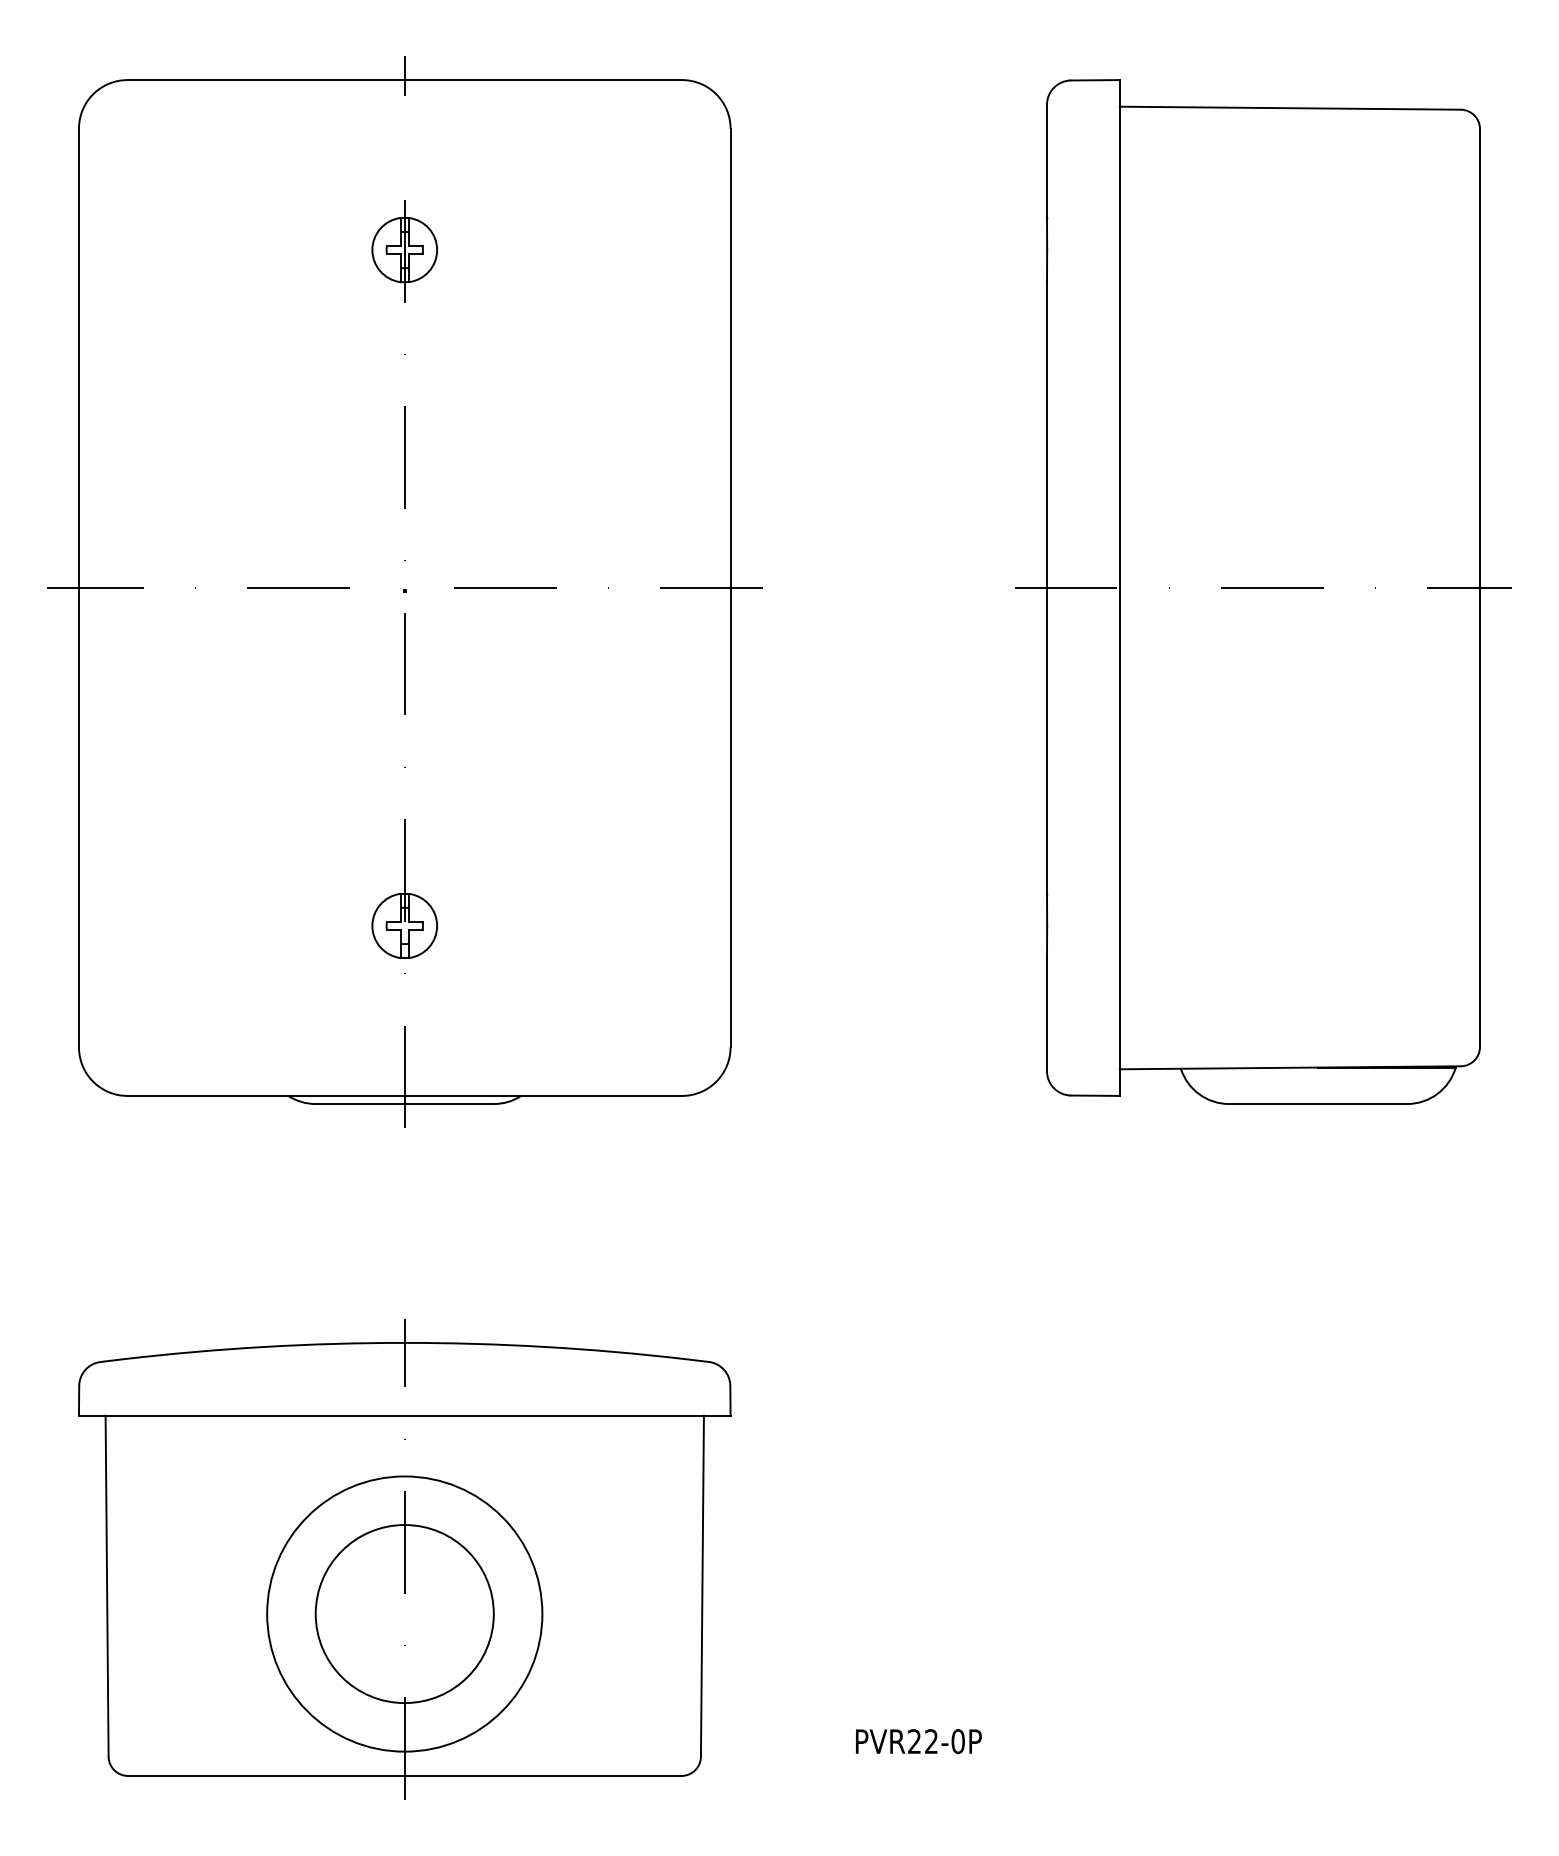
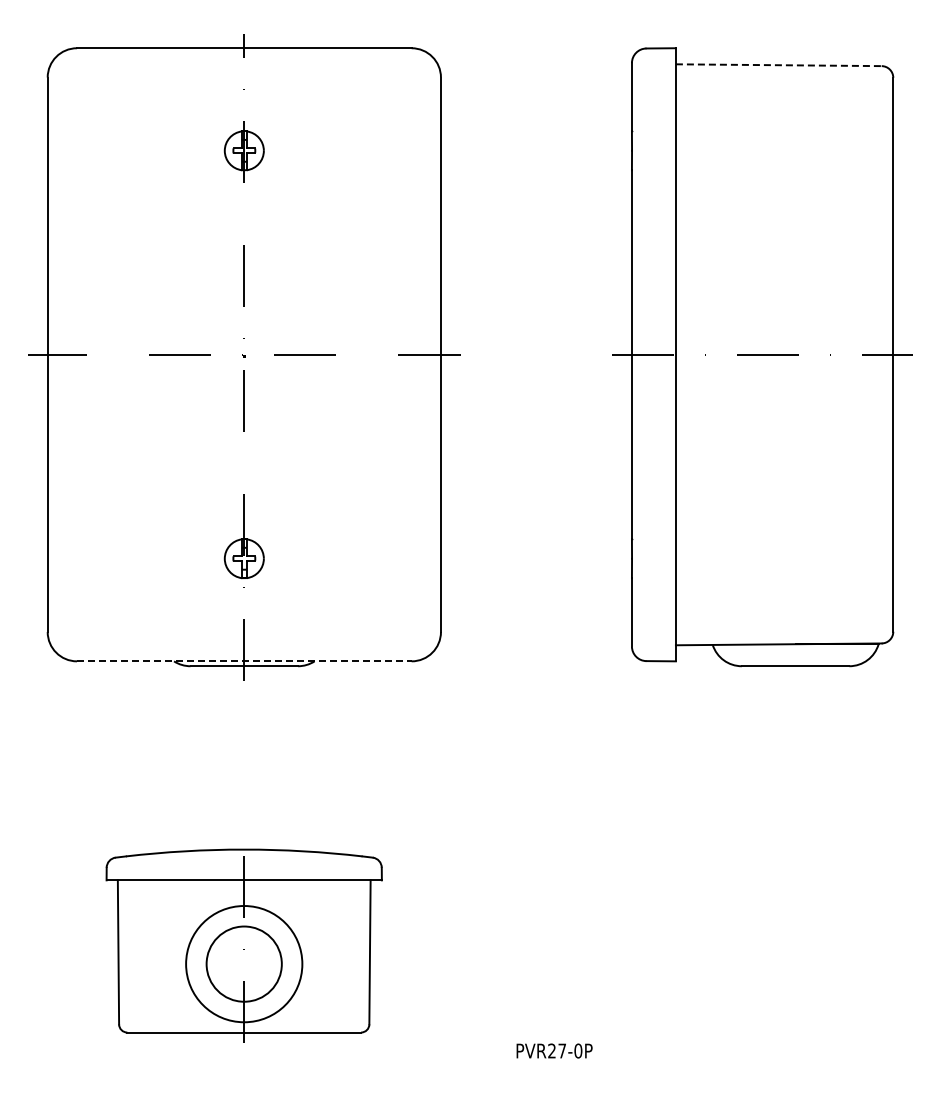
line: (1289, 108) -> (778, 65), solid -> dashed
line: (405, 1096) -> (244, 661), solid -> dashed
part: (403, 1558) -> (243, 940), size x0.7
text: (930, 1740) -> (561, 1050), PVR22-0P -> PVR27-0P

